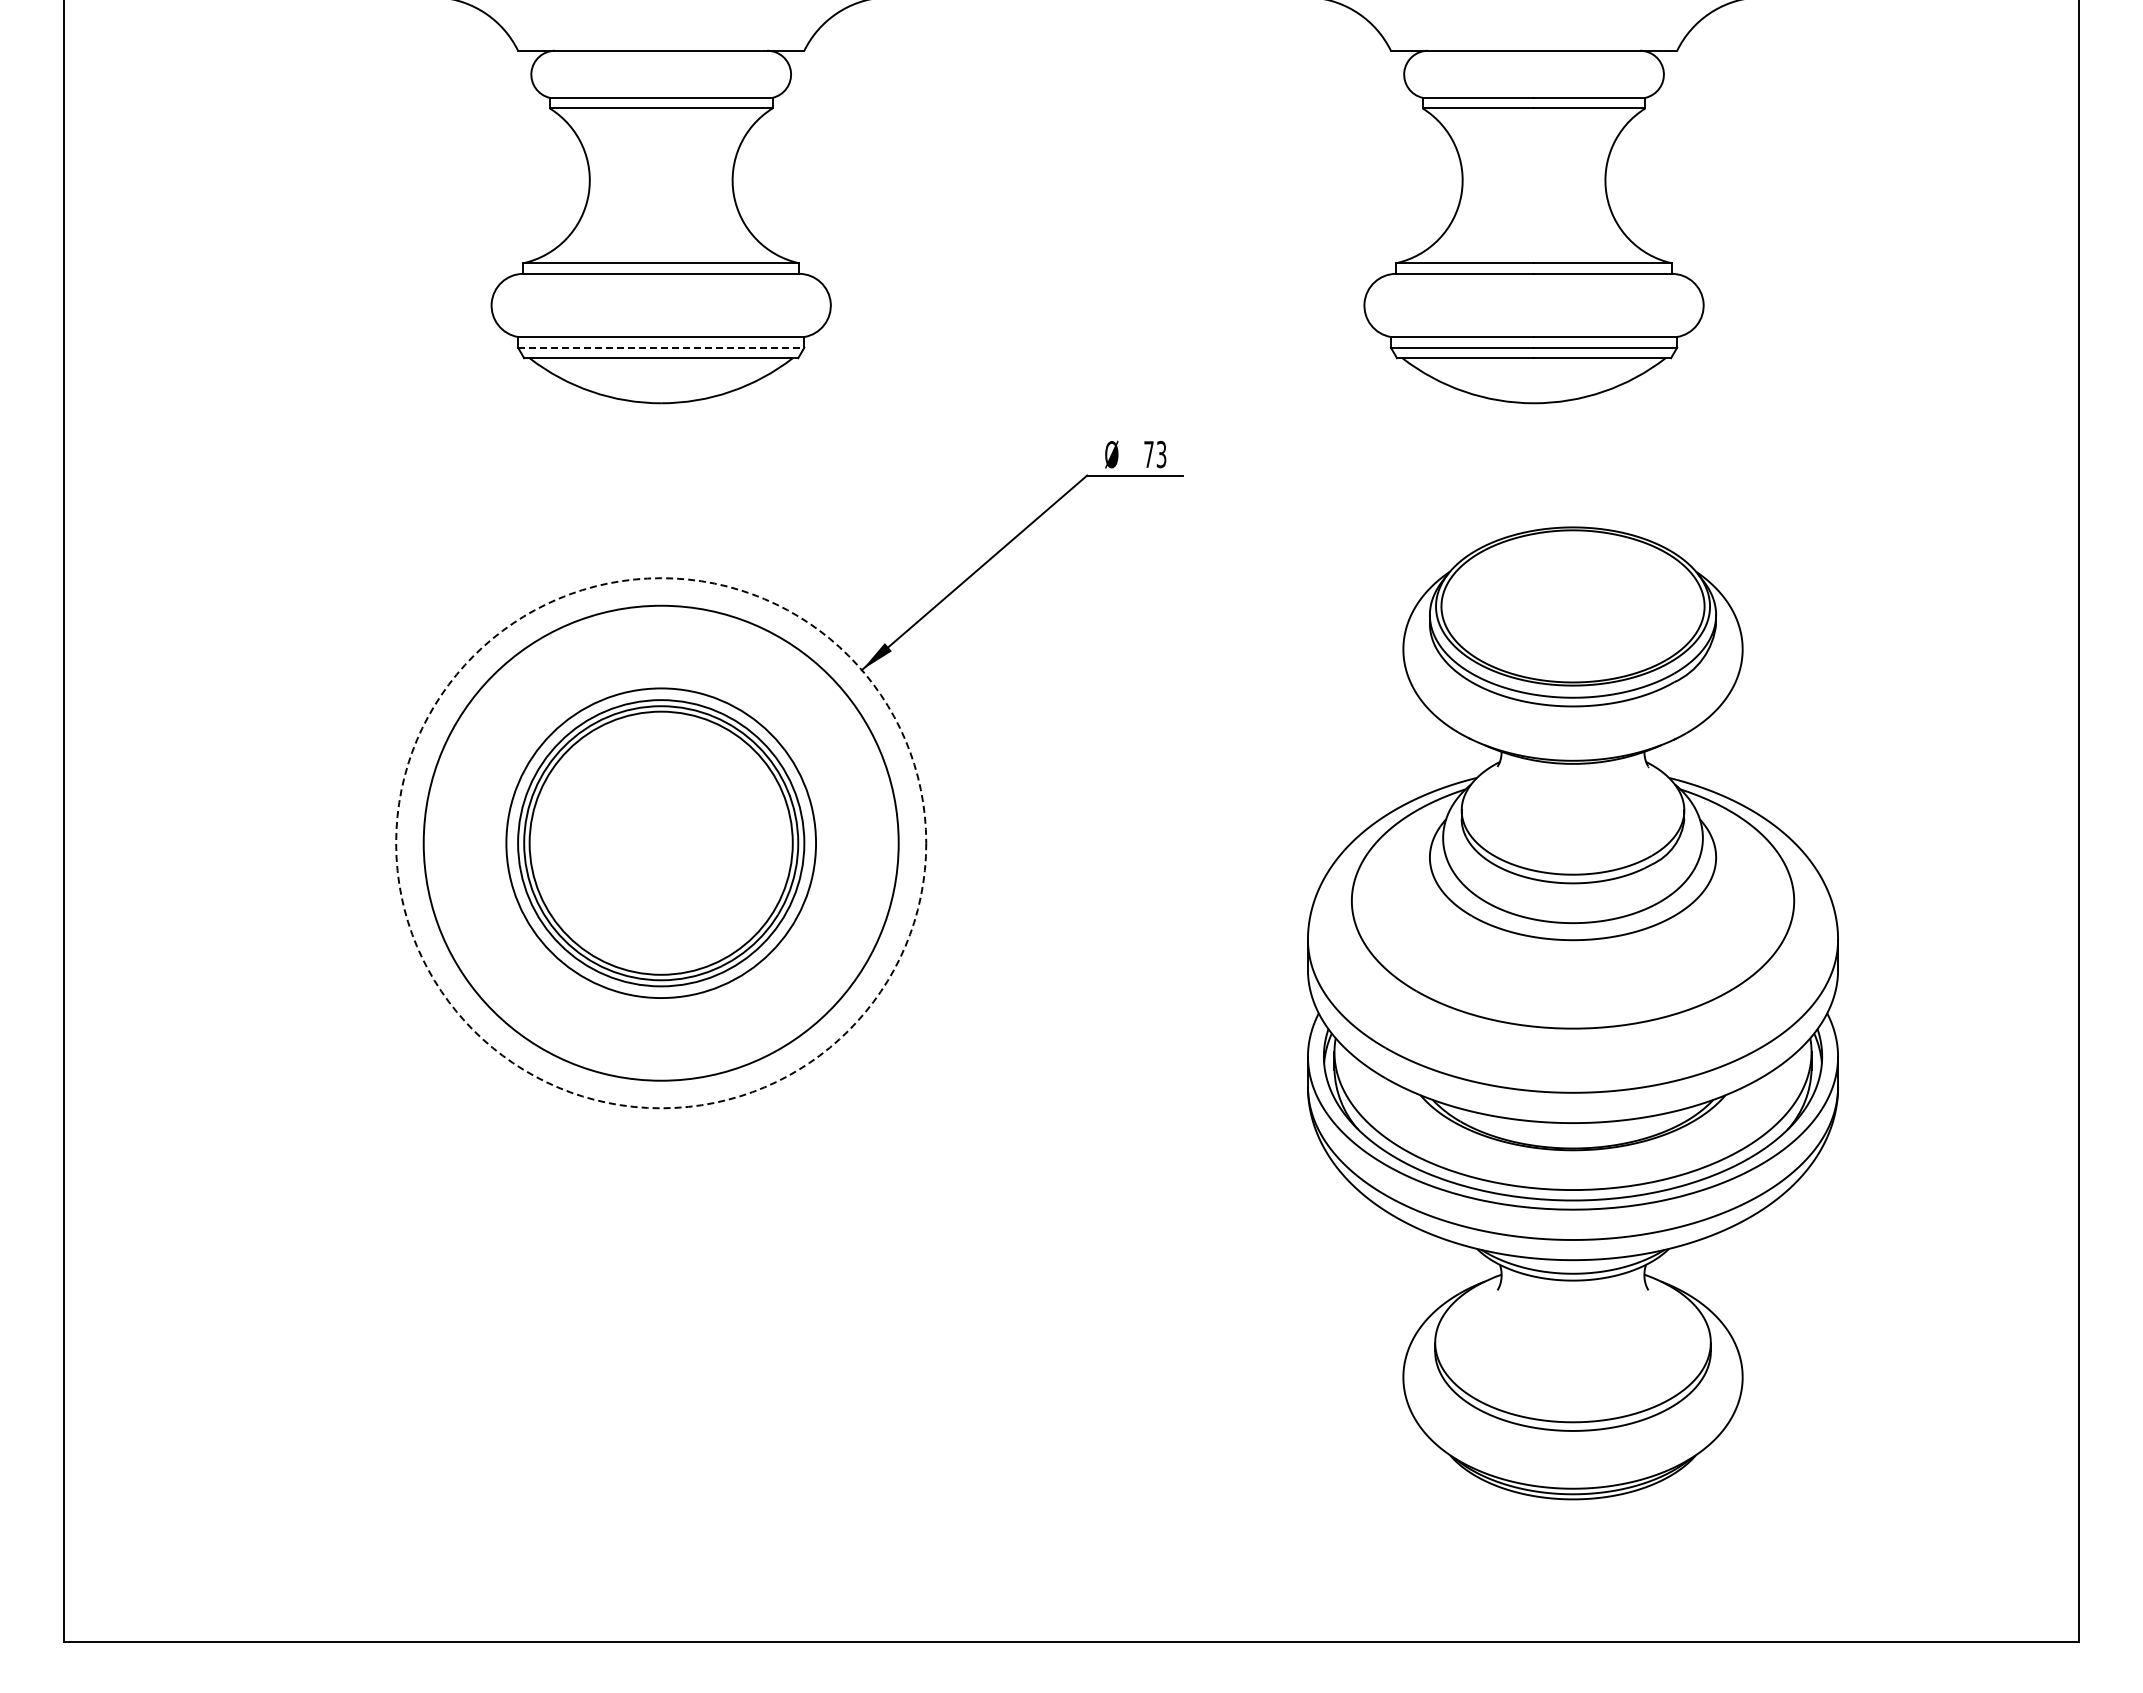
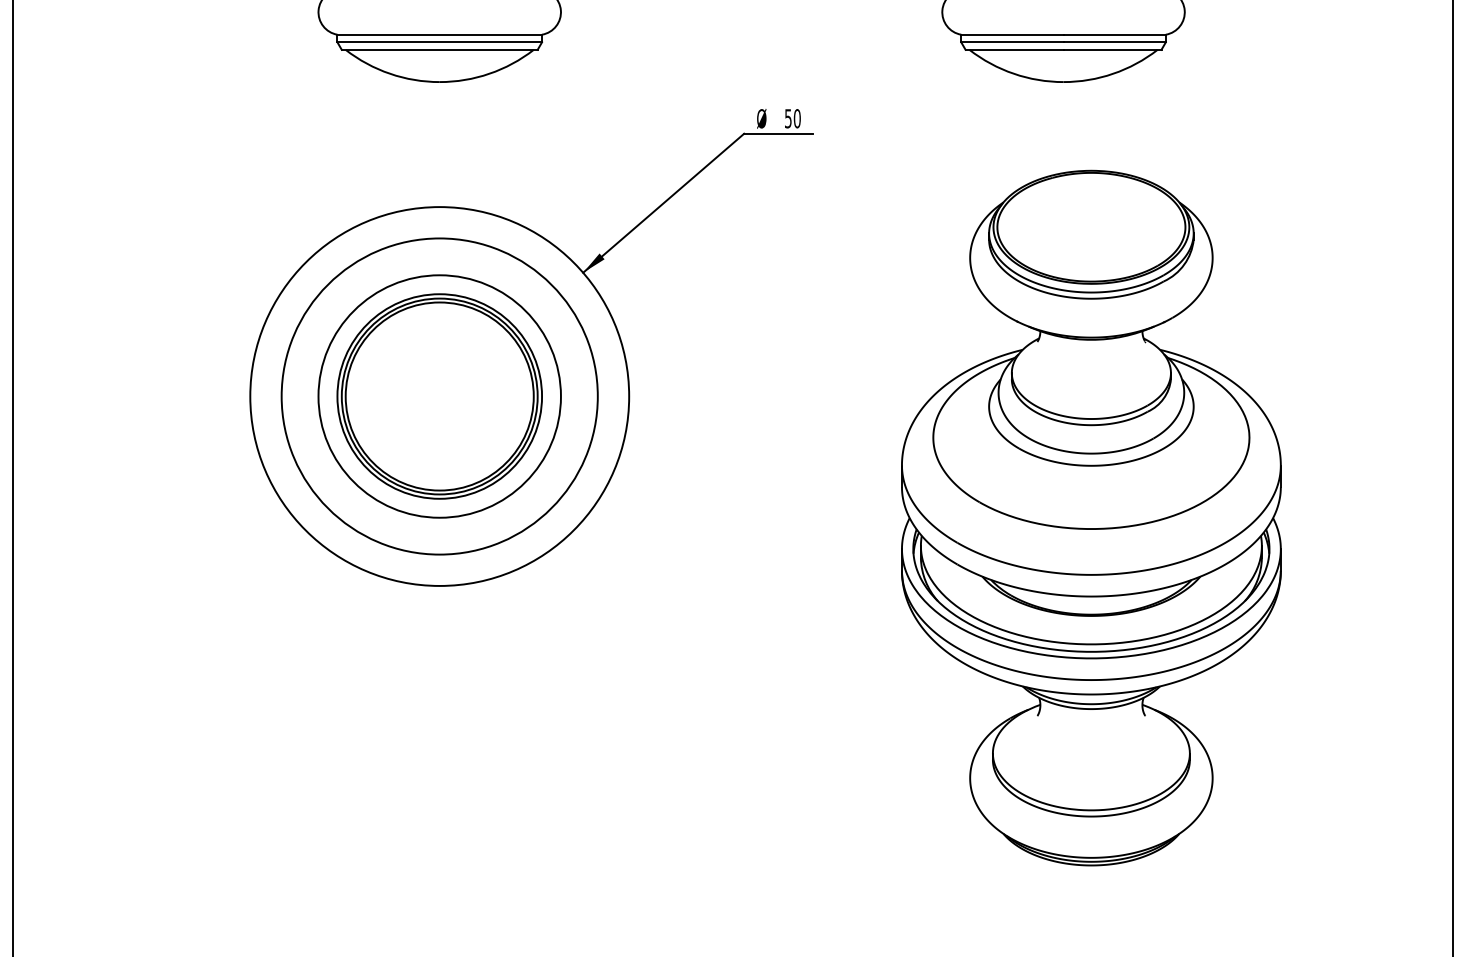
line: (661, 347) -> (439, 42), dashed -> solid
text: (1155, 454) -> (793, 118), 73 -> 50
circle: (660, 842) -> (439, 395), size x0.71
circle: (661, 843) -> (439, 396), dashed -> solid
circle: (661, 843) -> (439, 396), size x1.43

